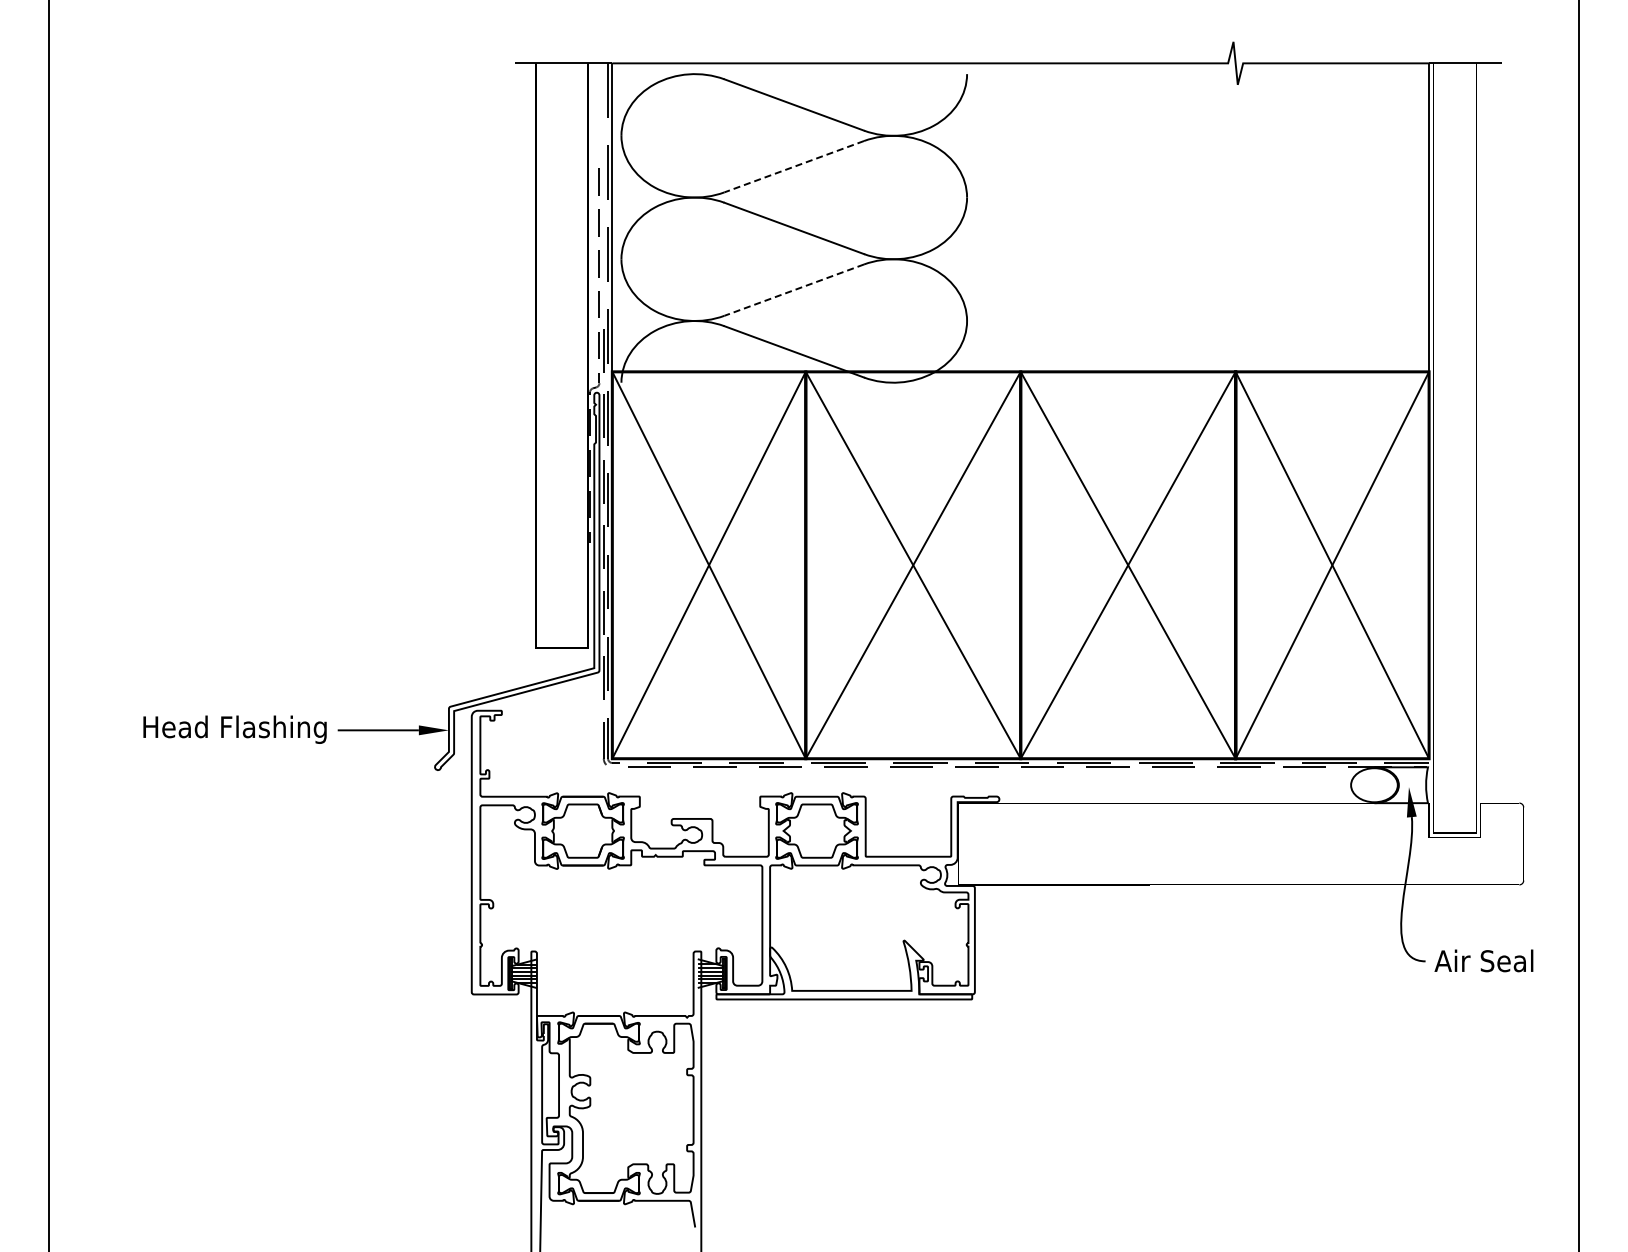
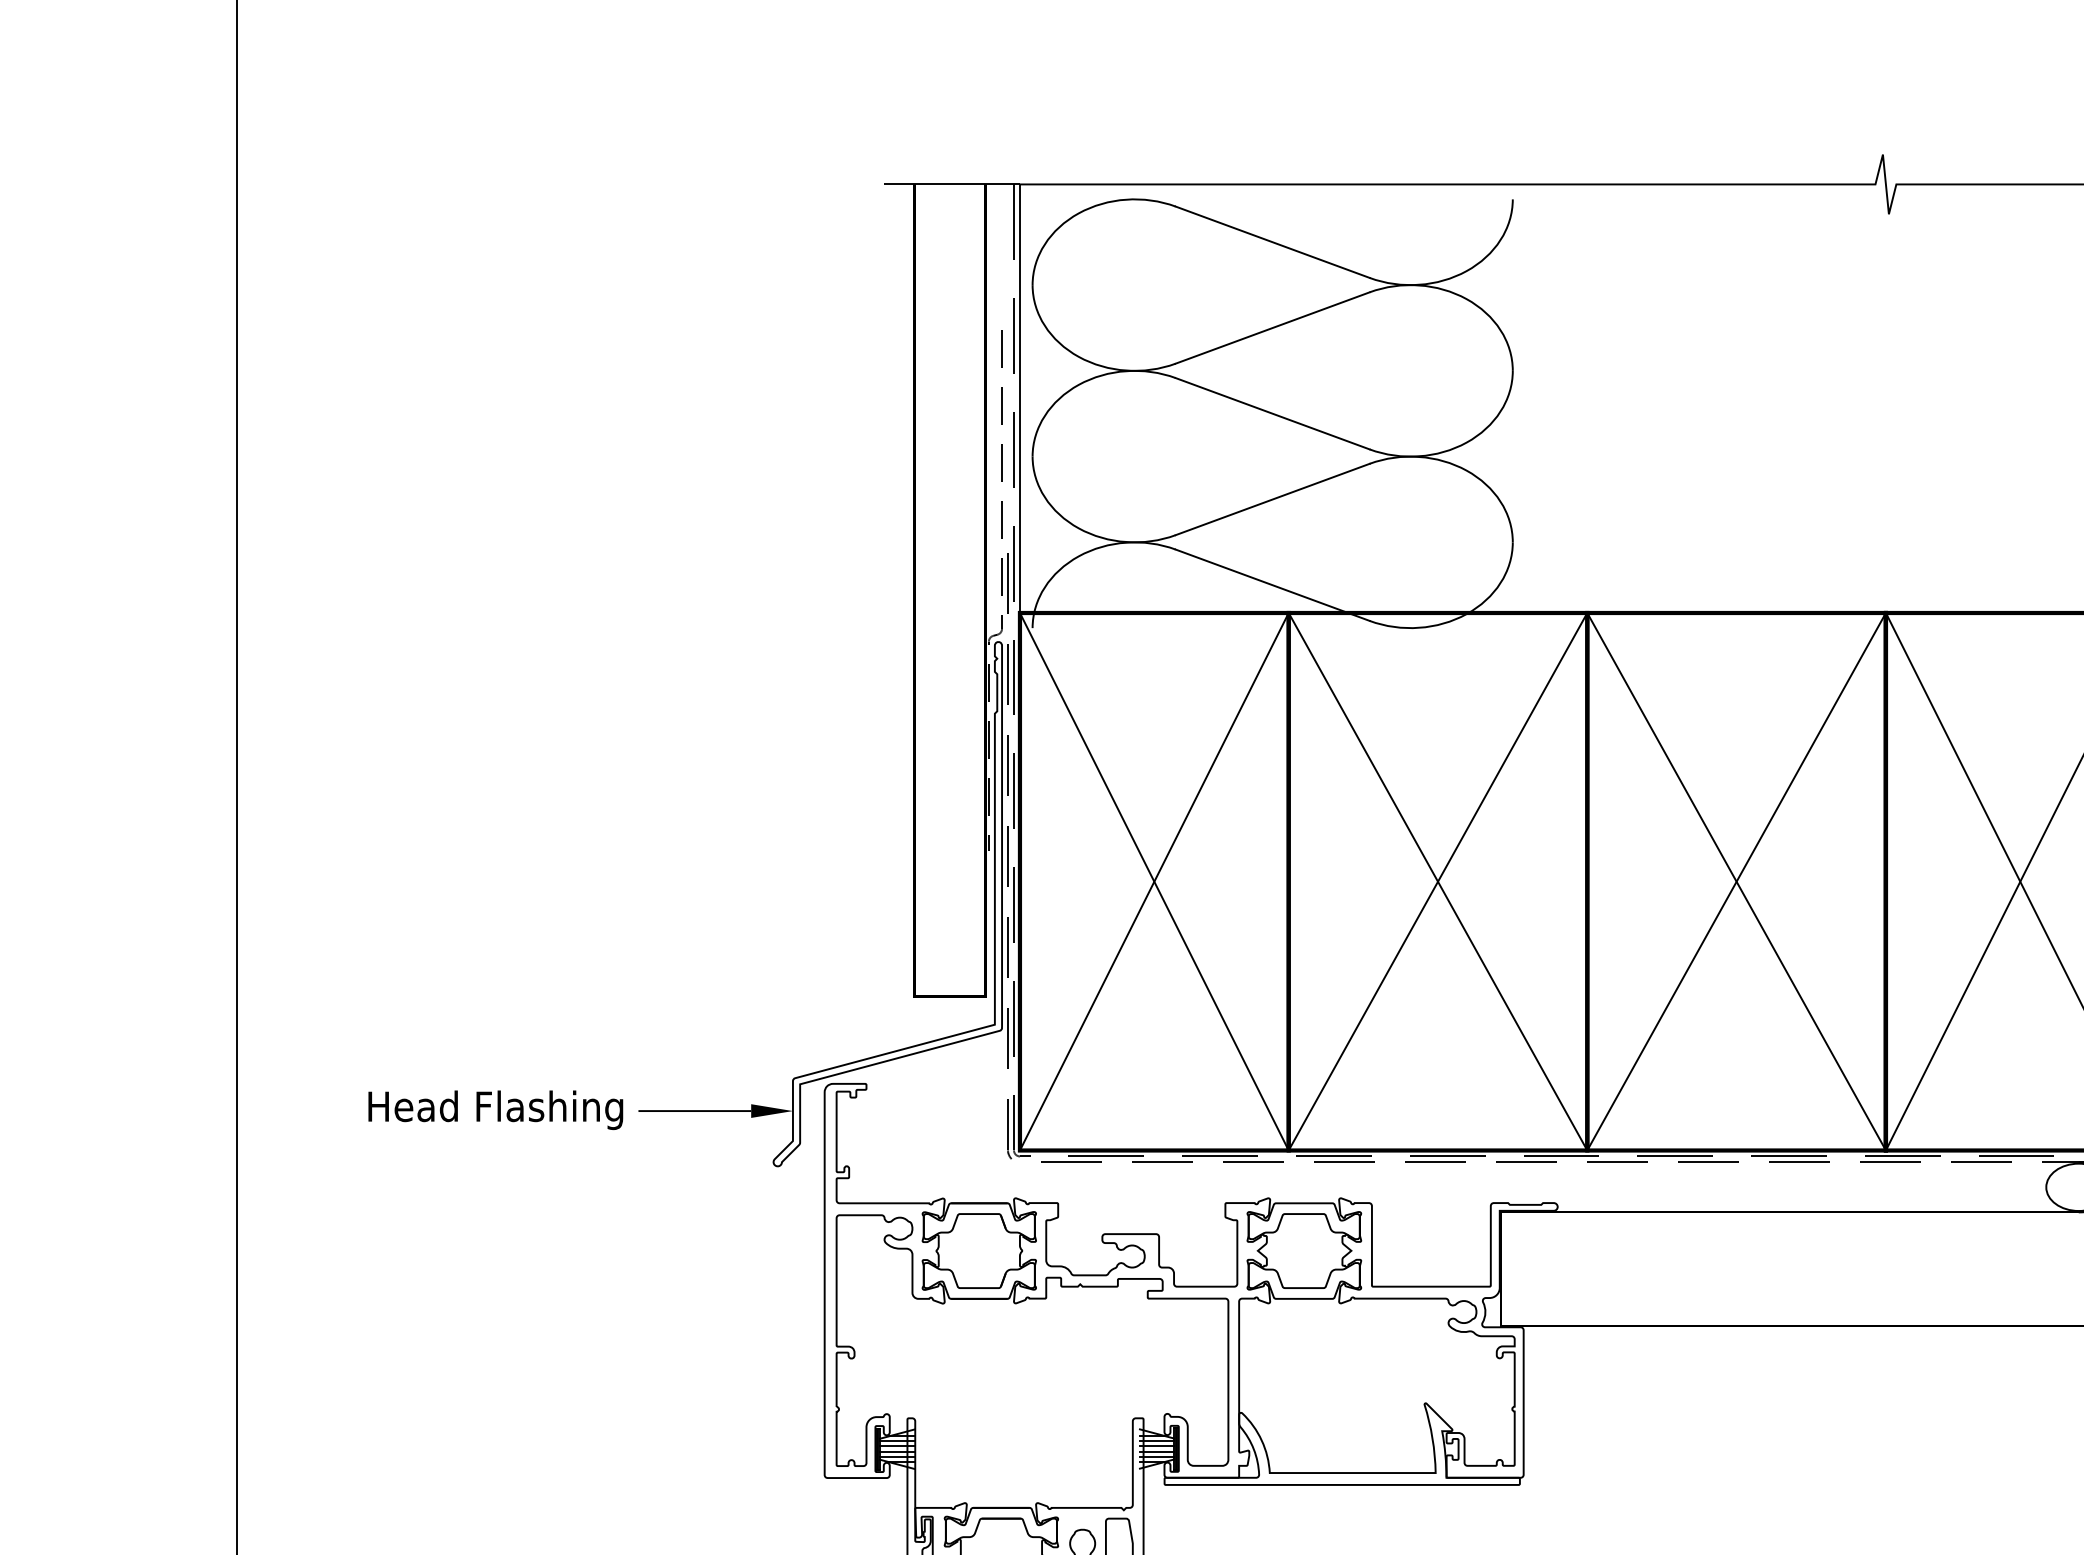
line: (793, 166) -> (1271, 327), dashed -> solid
line: (793, 290) -> (1271, 499), dashed -> solid

